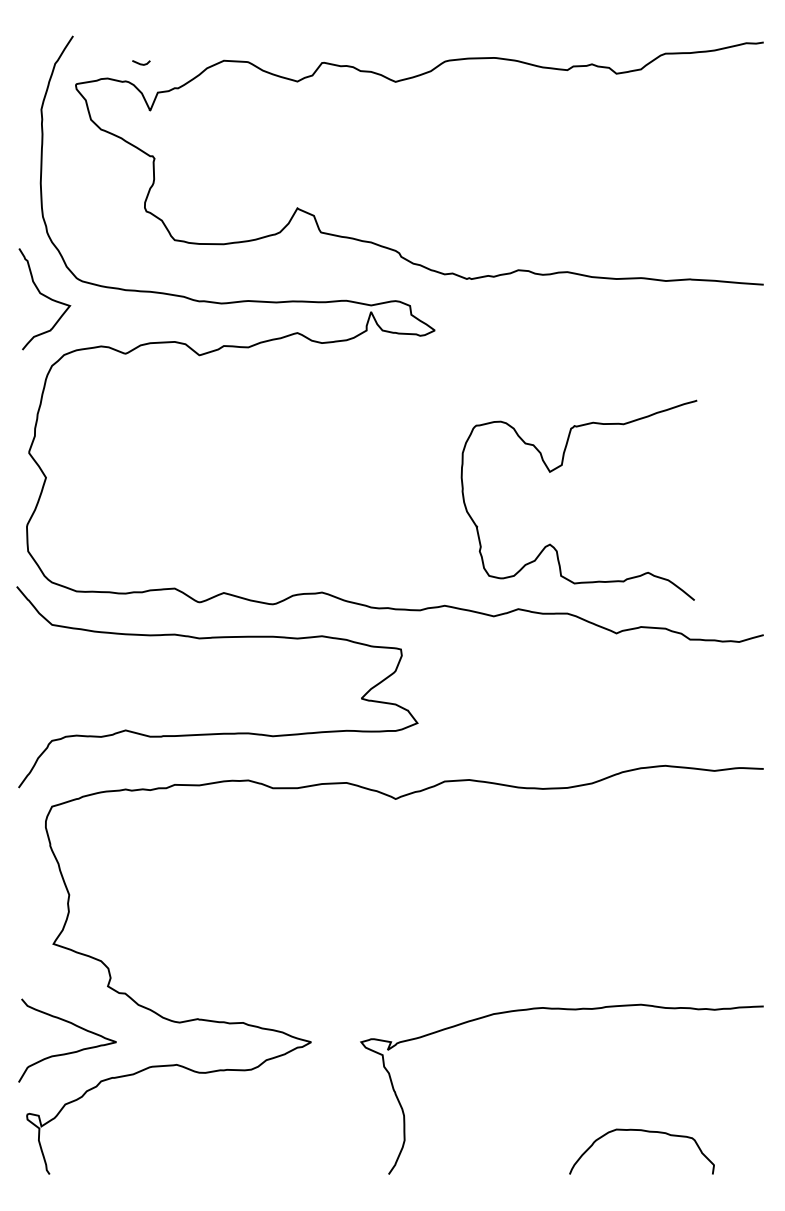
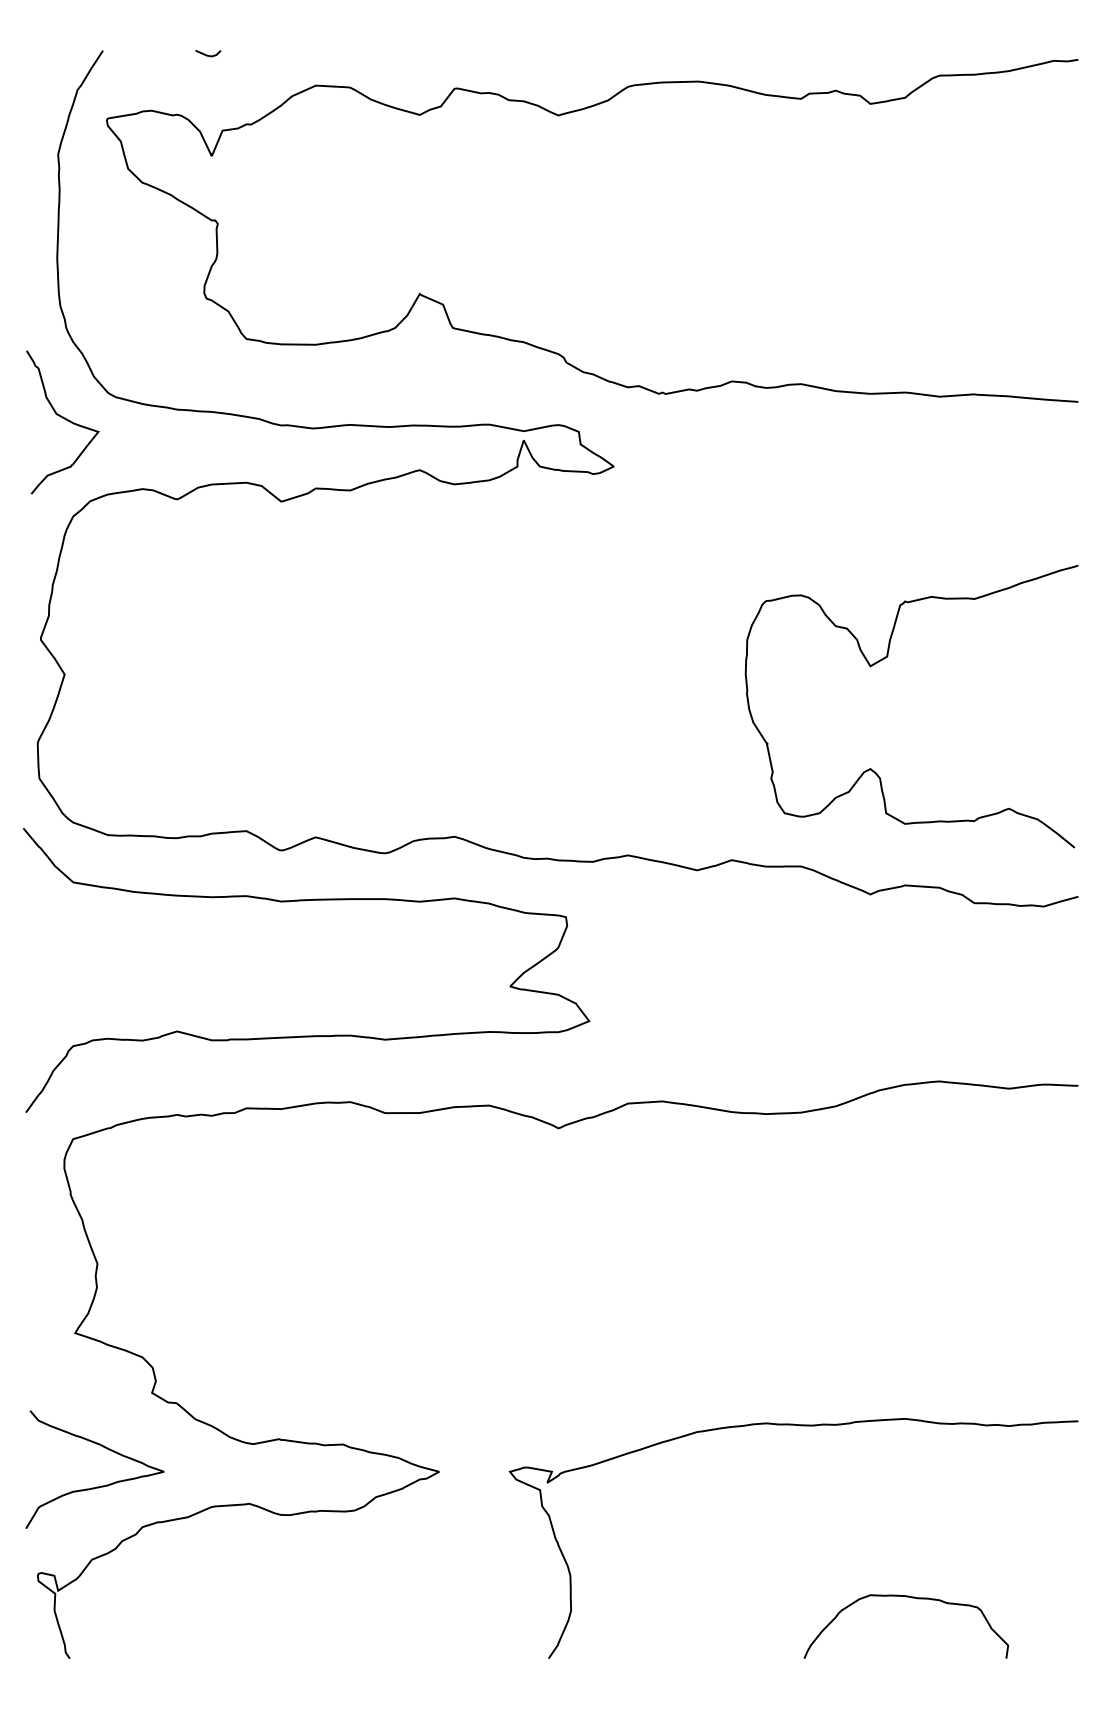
line: (140, 63) -> (207, 54), moved
curve: (561, 466) -> (886, 658), moved

